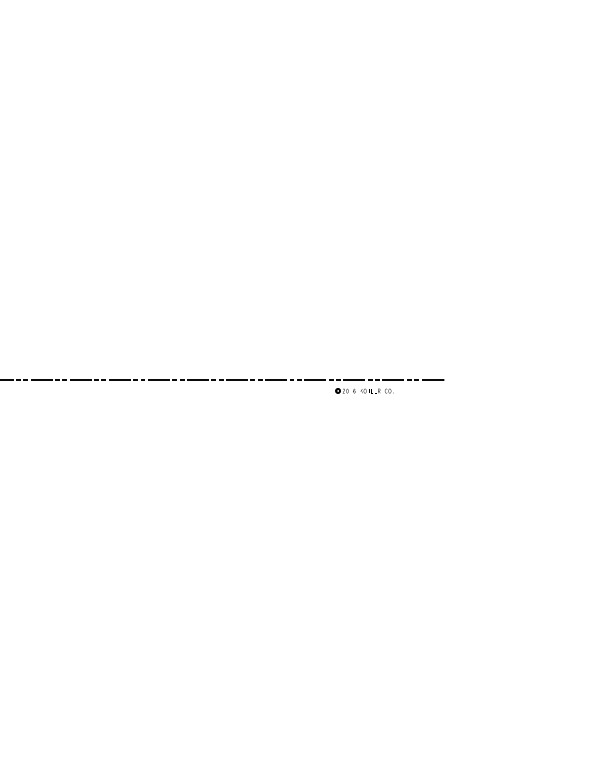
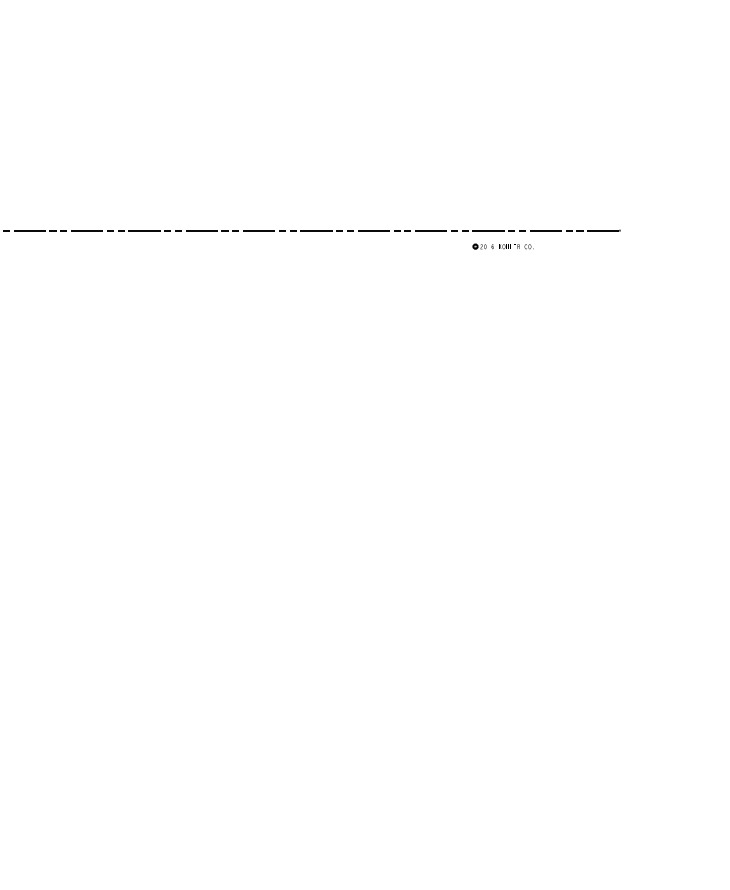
part: (363, 390) -> (501, 245), size x0.71

